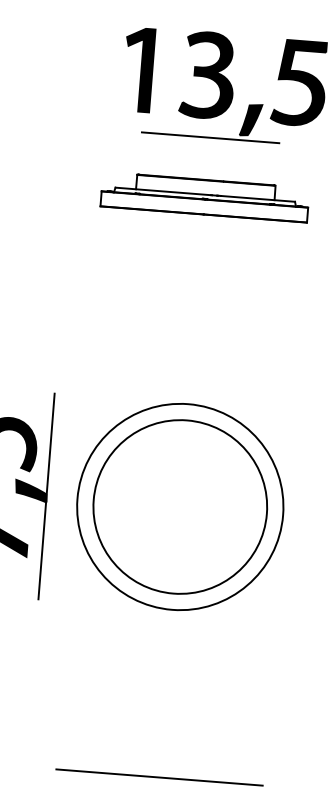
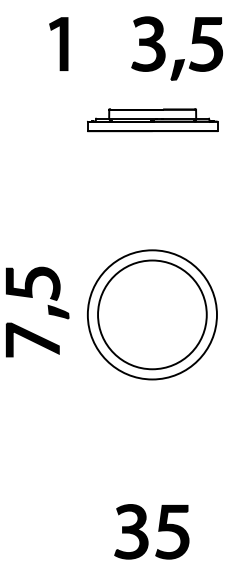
part: (138, 68) -> (58, 43), moved
line: (211, 137) -> (153, 82), removed
line: (46, 495) -> (68, 314), removed
line: (159, 777) -> (152, 484), removed

